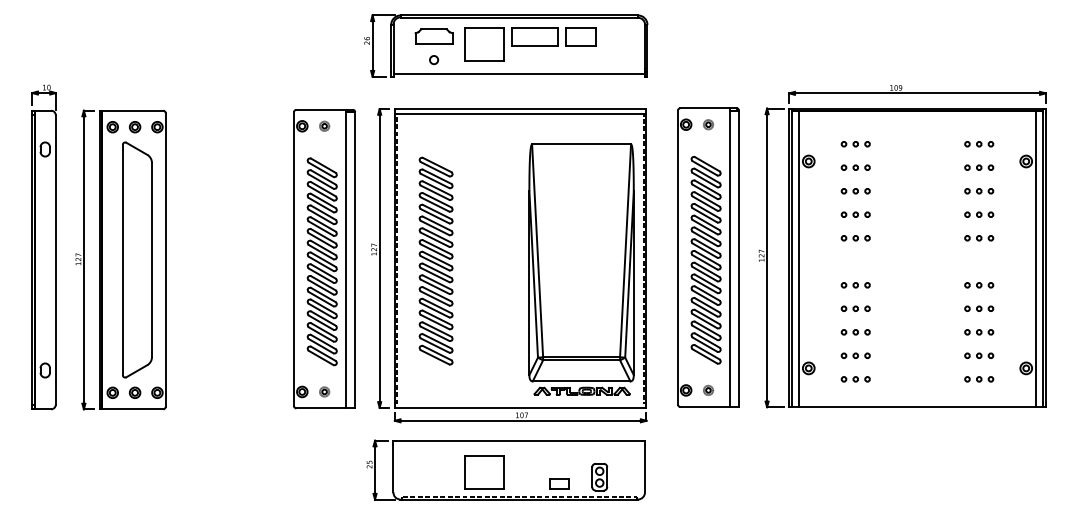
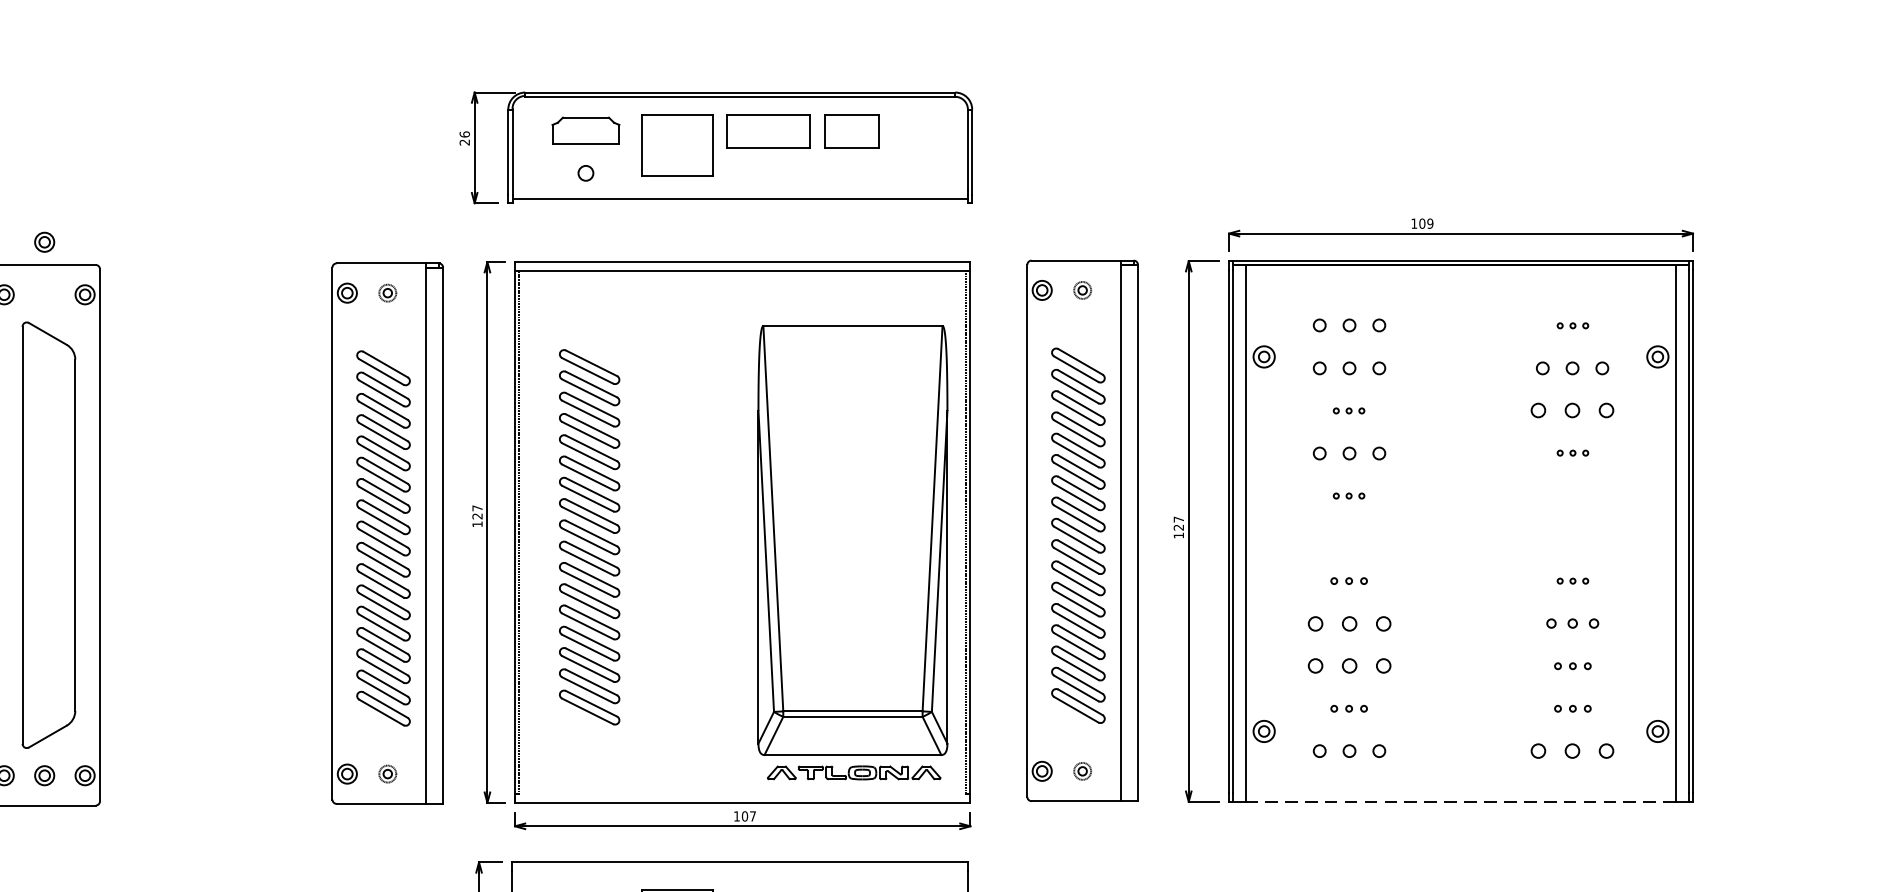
part: (134, 127) -> (43, 242), moved
part: (855, 144) -> (1348, 326), size x1.4
part: (979, 144) -> (1573, 326), size x0.6
part: (855, 167) -> (1348, 367), size x1.4
part: (979, 167) -> (1573, 367), size x1.4
part: (855, 191) -> (1348, 411), size x0.6
part: (979, 191) -> (1573, 411), size x1.6
part: (855, 214) -> (1348, 452), size x1.4
part: (979, 214) -> (1573, 452), size x0.6
part: (855, 238) -> (1348, 496), size x0.6
part: (979, 238) -> (1573, 496), removed
part: (855, 285) -> (1348, 581), size x0.7
part: (979, 285) -> (1573, 581), size x0.6
part: (855, 308) -> (1348, 623), size x1.6
part: (855, 332) -> (1348, 666), size x1.6
part: (979, 332) -> (1573, 666), size x0.7
part: (855, 355) -> (1348, 708), size x0.7
part: (979, 355) -> (1573, 708), size x0.7
part: (855, 379) -> (1348, 751), size x1.4
part: (979, 379) -> (1573, 751), size x1.6
line: (917, 407) -> (1461, 802), solid -> dashed

